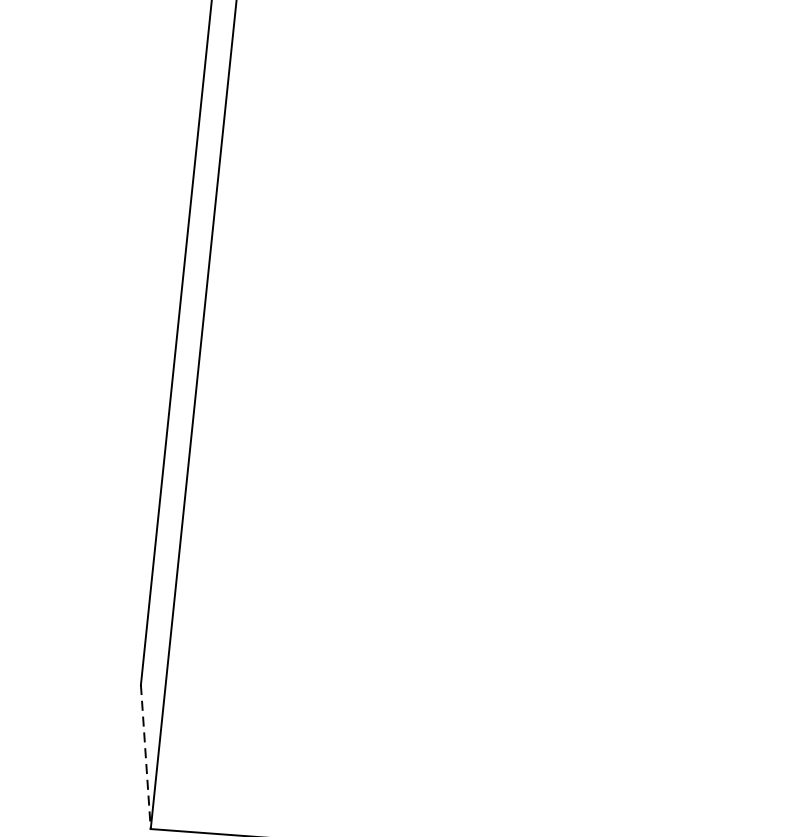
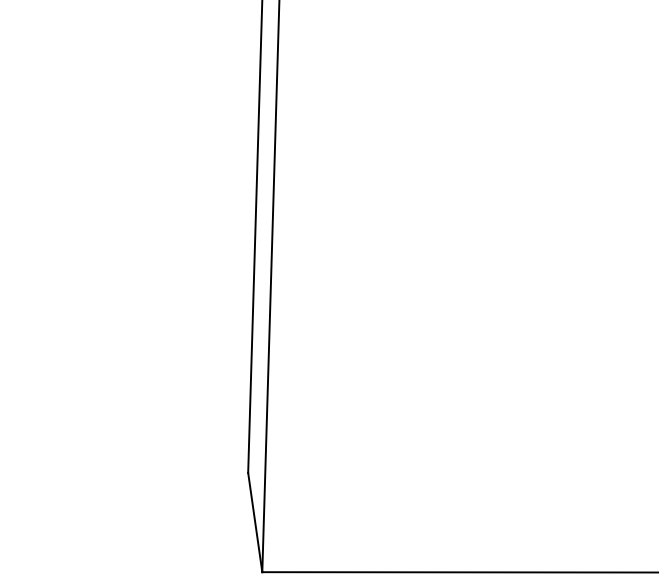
line: (146, 758) -> (255, 523), dashed -> solid

